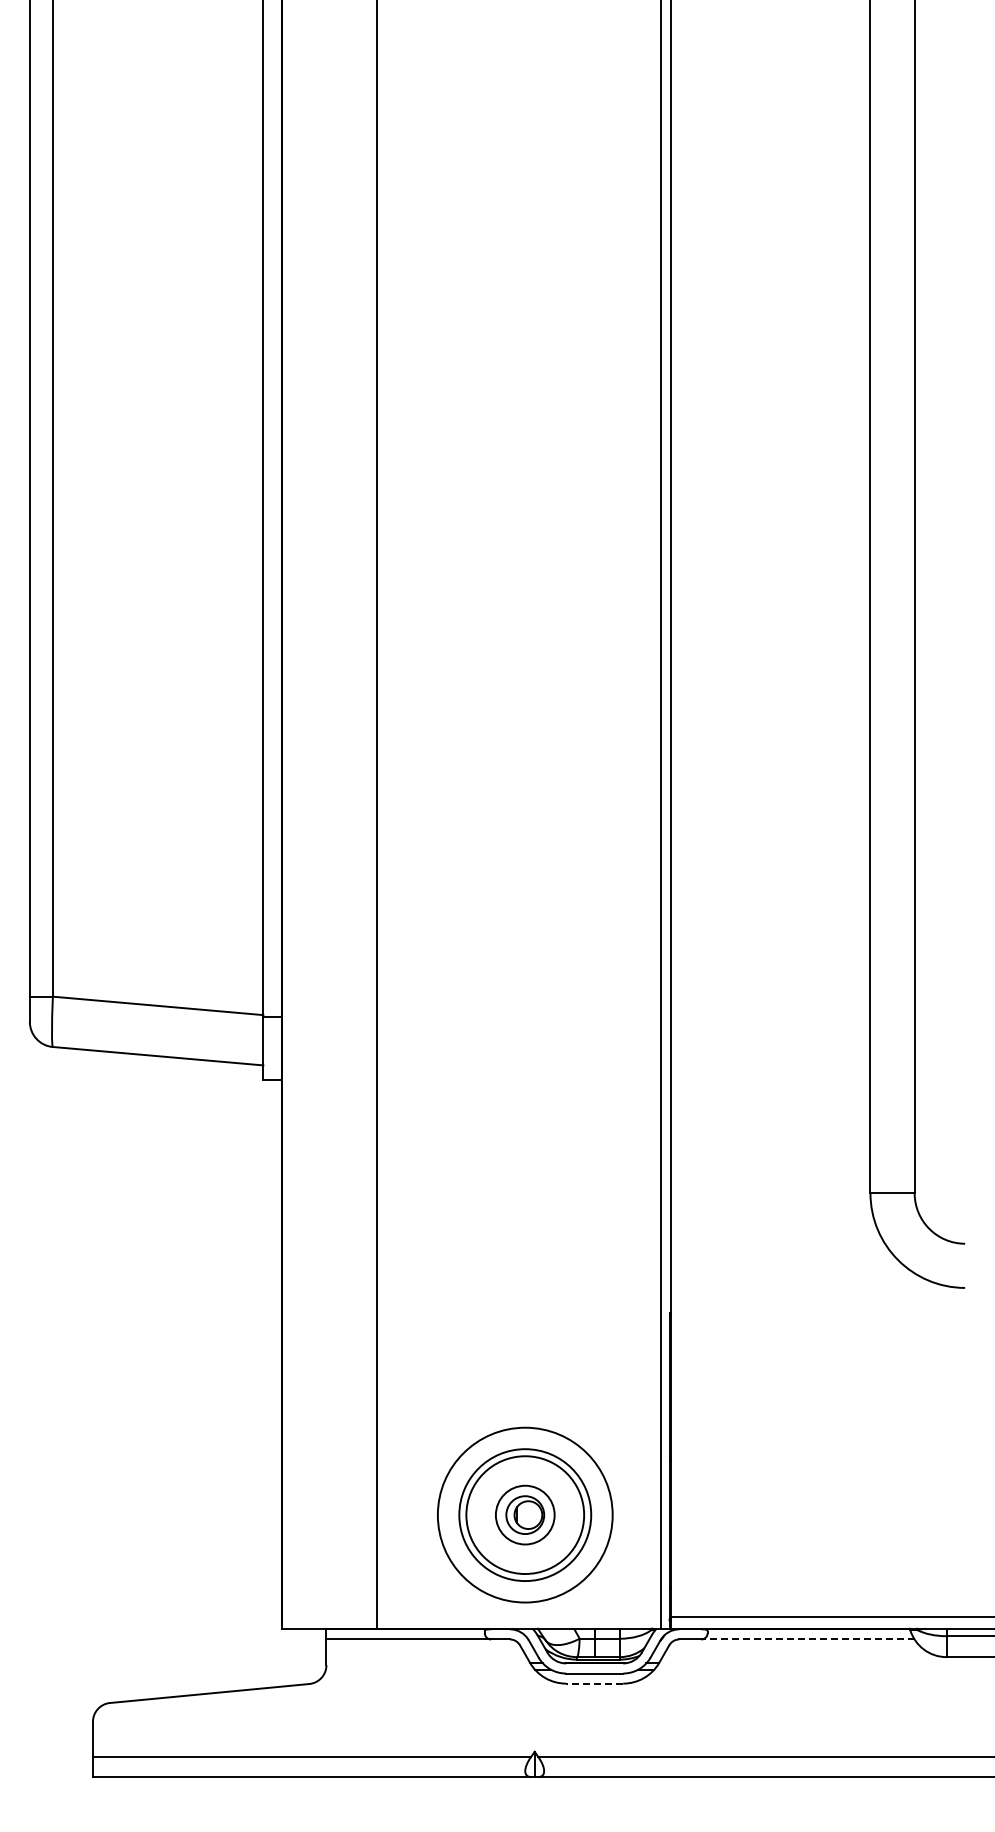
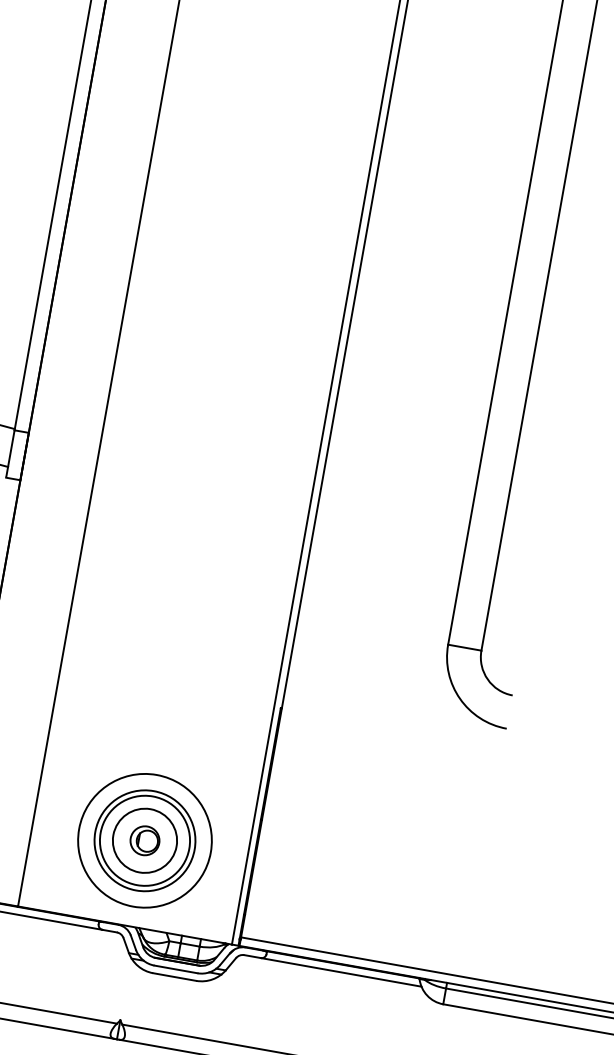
circle: (525, 1515) -> (145, 841), size x1.43
line: (807, 1639) -> (340, 972), dashed -> solid
line: (594, 1683) -> (174, 976), dashed -> solid

